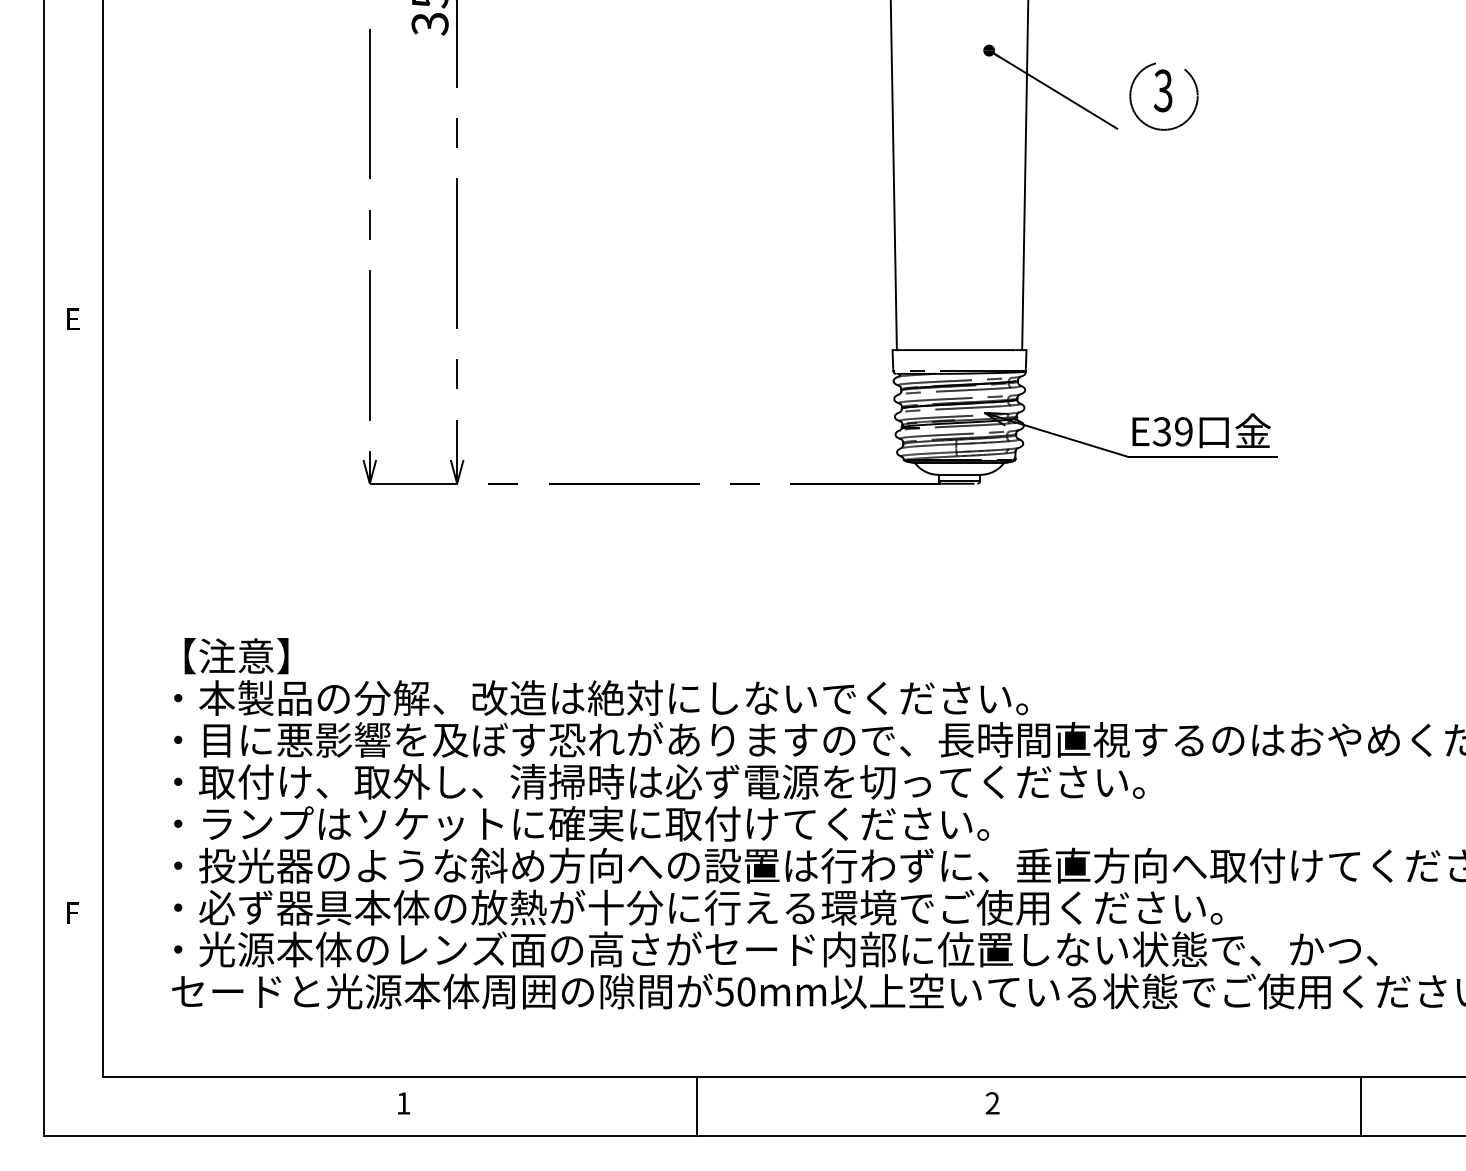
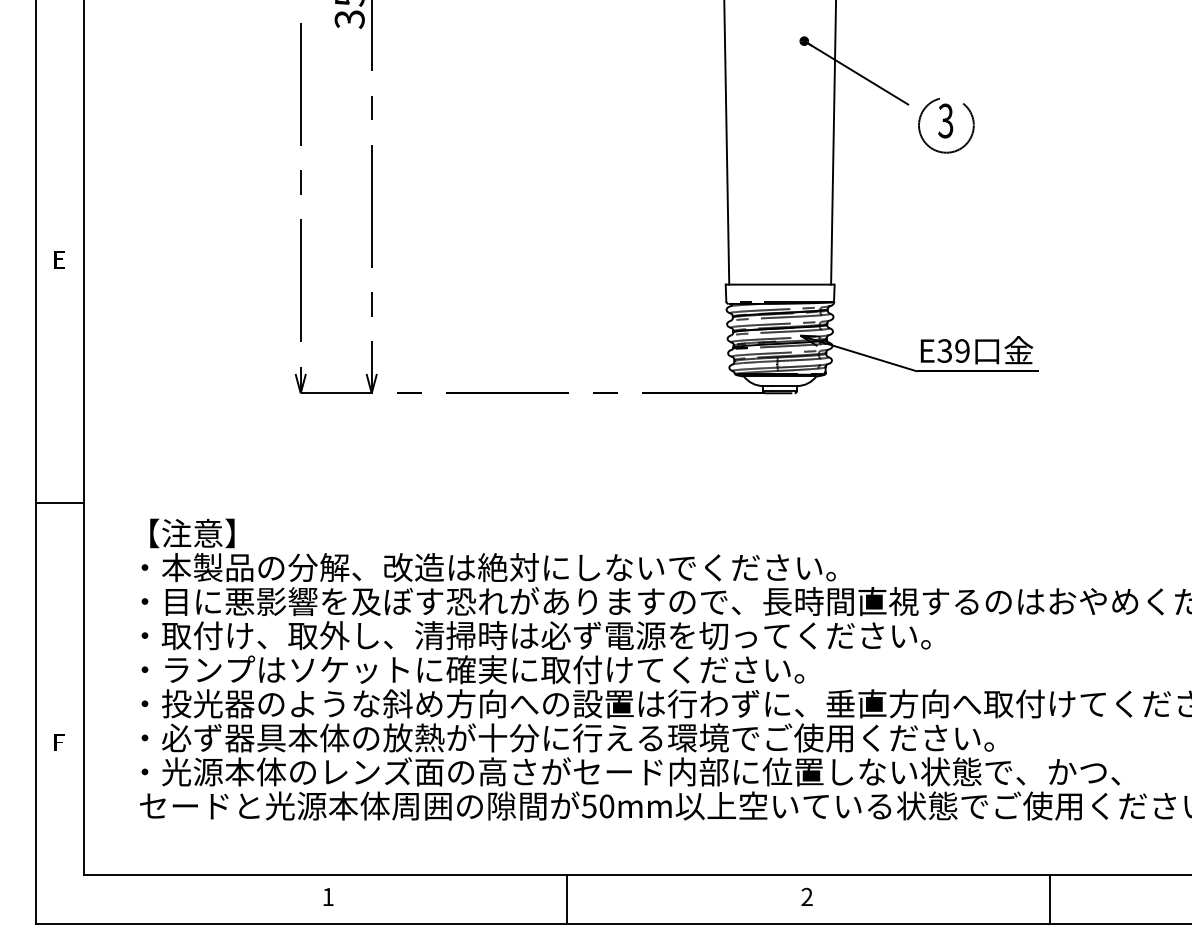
part: (1163, 96) -> (945, 125), moved
line: (73, 619) -> (59, 503), added
line: (1361, 1106) -> (1050, 899), moved

